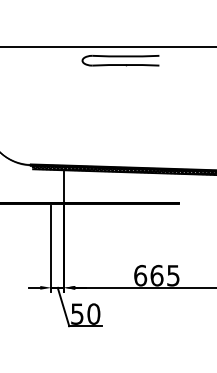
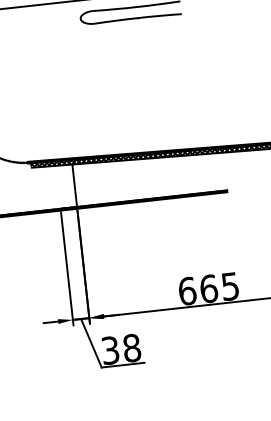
text: (85, 313) -> (121, 348), 50 -> 38

